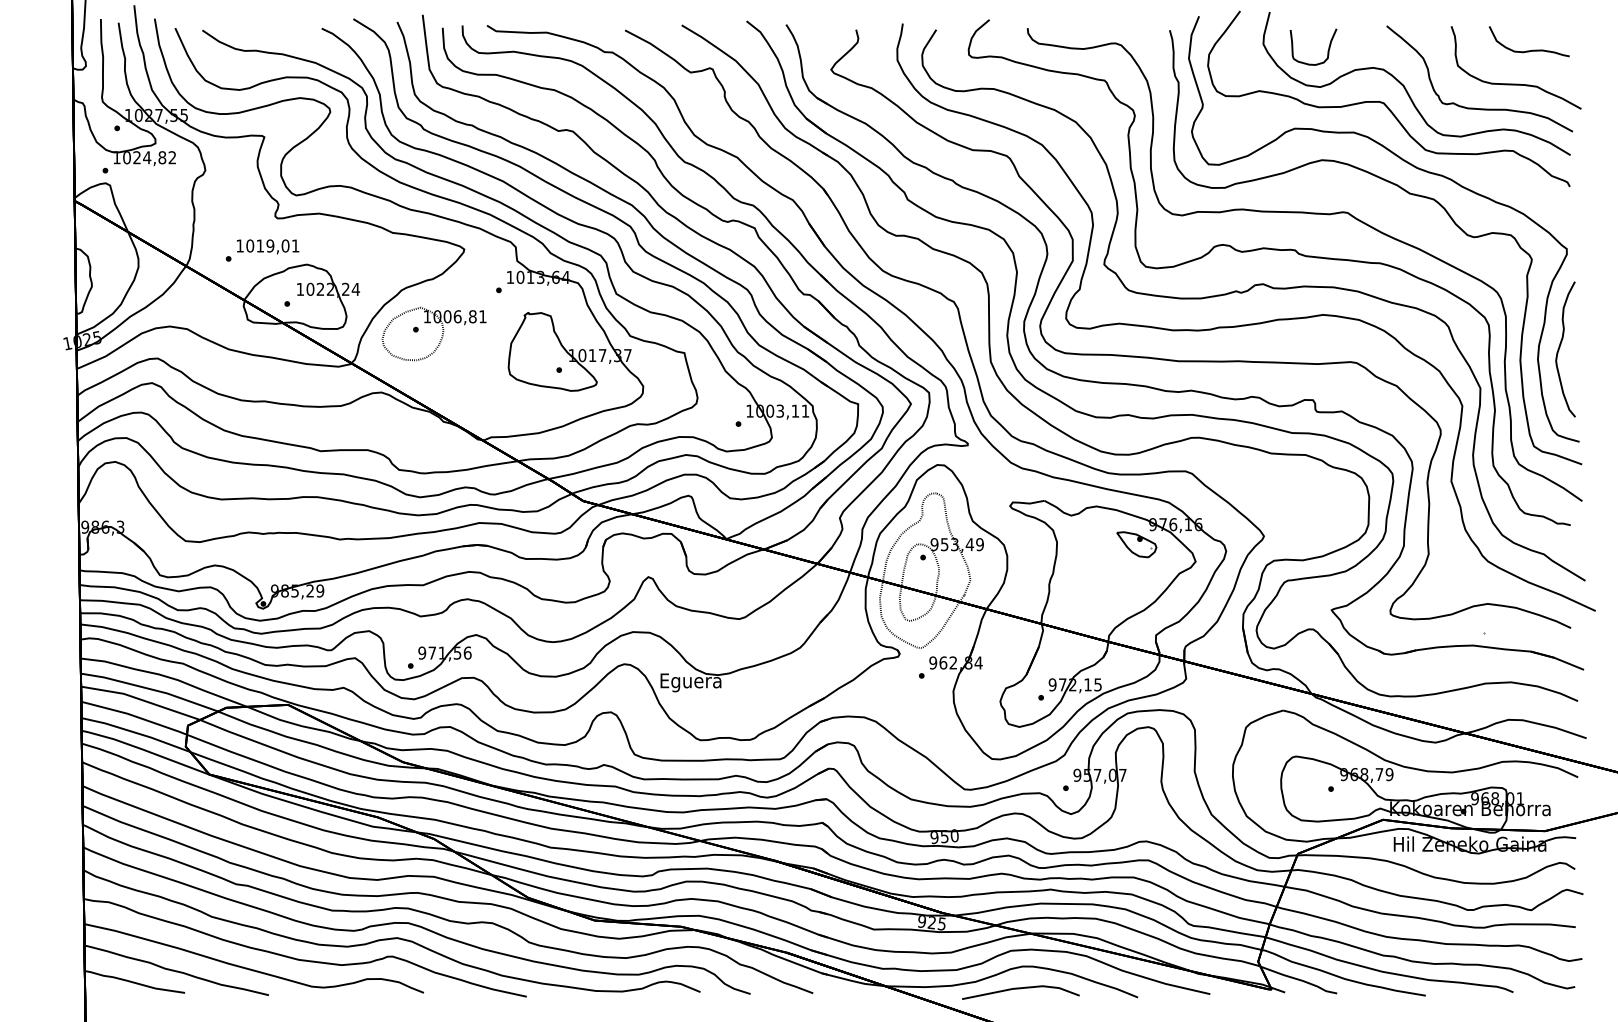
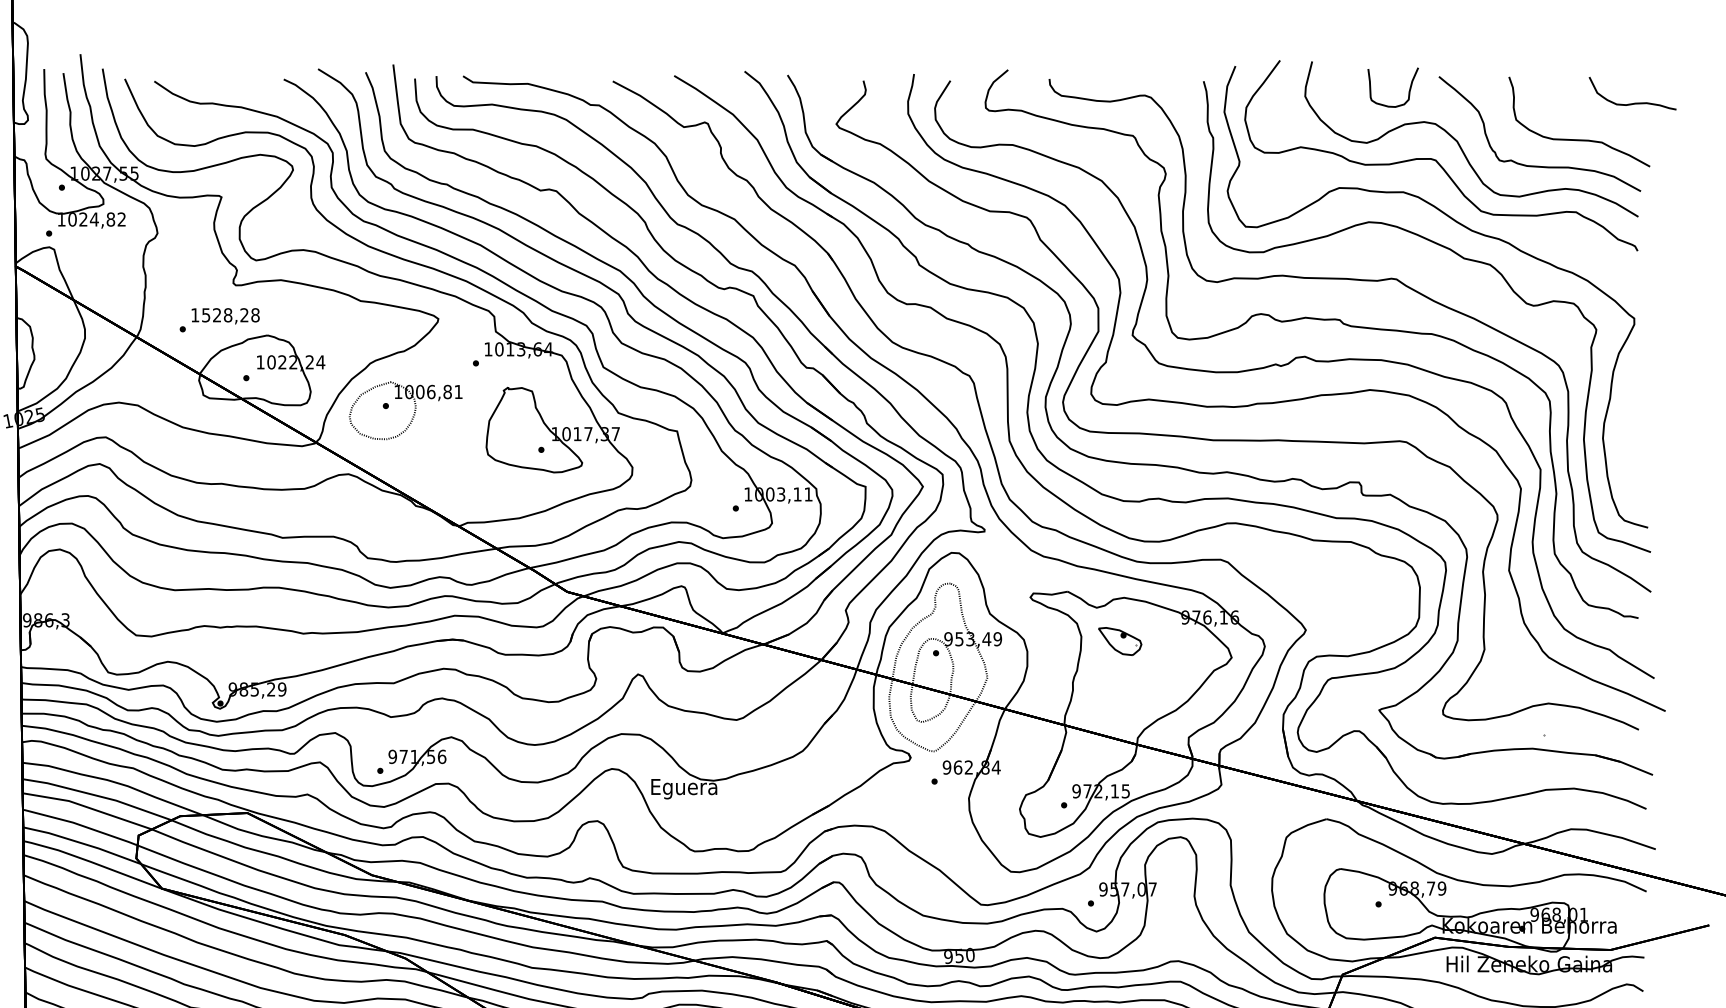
curve: (1532, 49) -> (1636, 102), moved
curve: (1327, 50) -> (1408, 91), moved
text: (272, 245) -> (230, 314), 1019,01 -> 1528,28
curve: (1560, 347) -> (1627, 425), removed
part: (1136, 544) -> (1119, 641), moved

